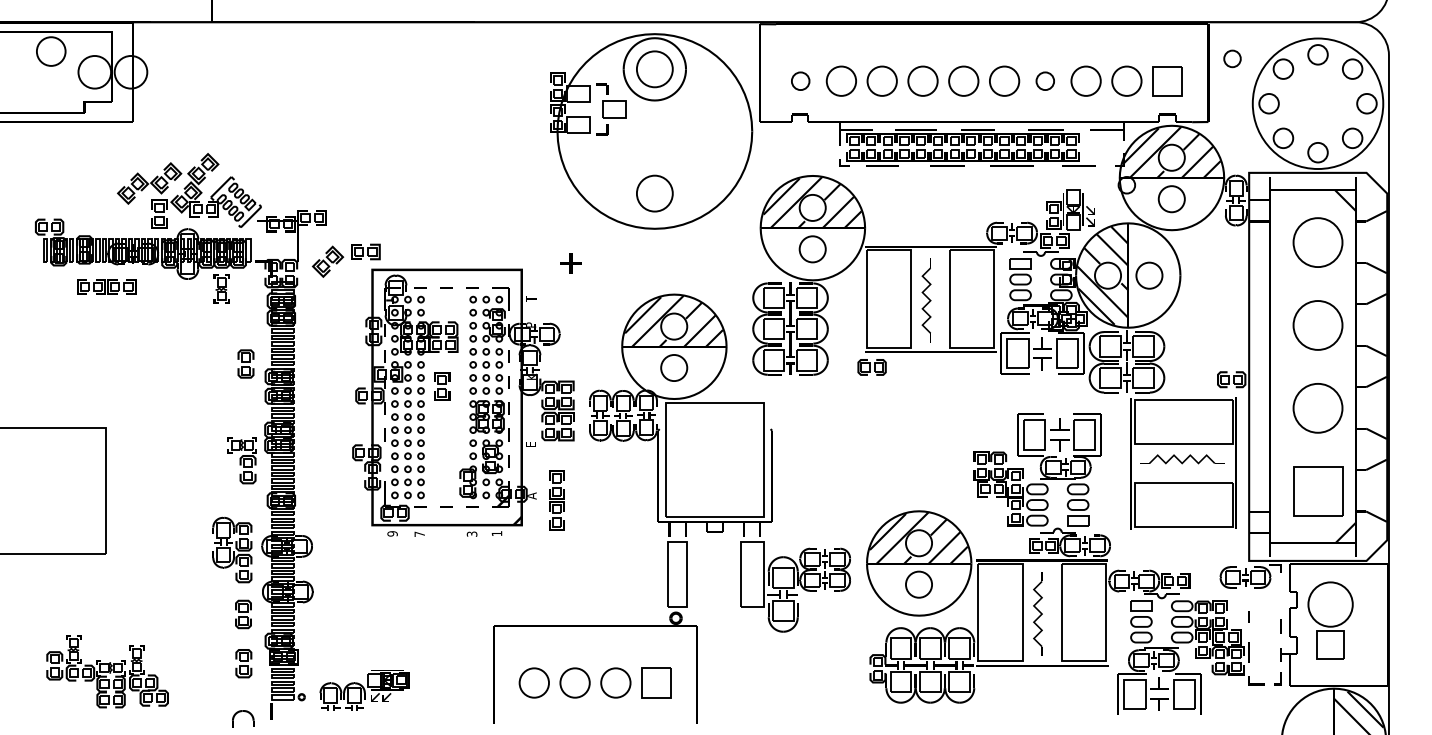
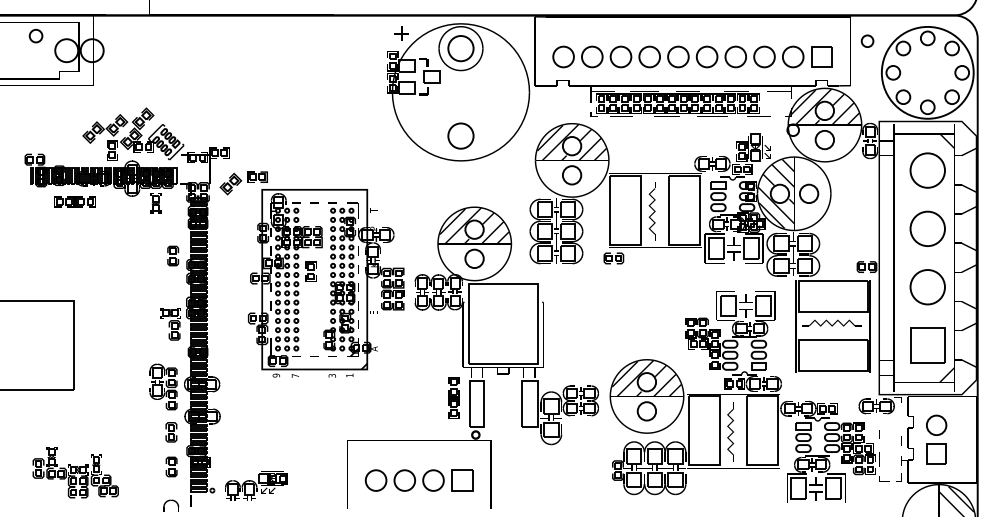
circle: (51, 51) -> (36, 36), size x0.62
circle: (800, 80) -> (563, 56), size x1.67
circle: (1045, 80) -> (735, 56), size x1.67
part: (570, 263) -> (401, 33), moved
part: (556, 500) -> (453, 397), moved
circle: (1330, 604) -> (936, 425), size x0.62

